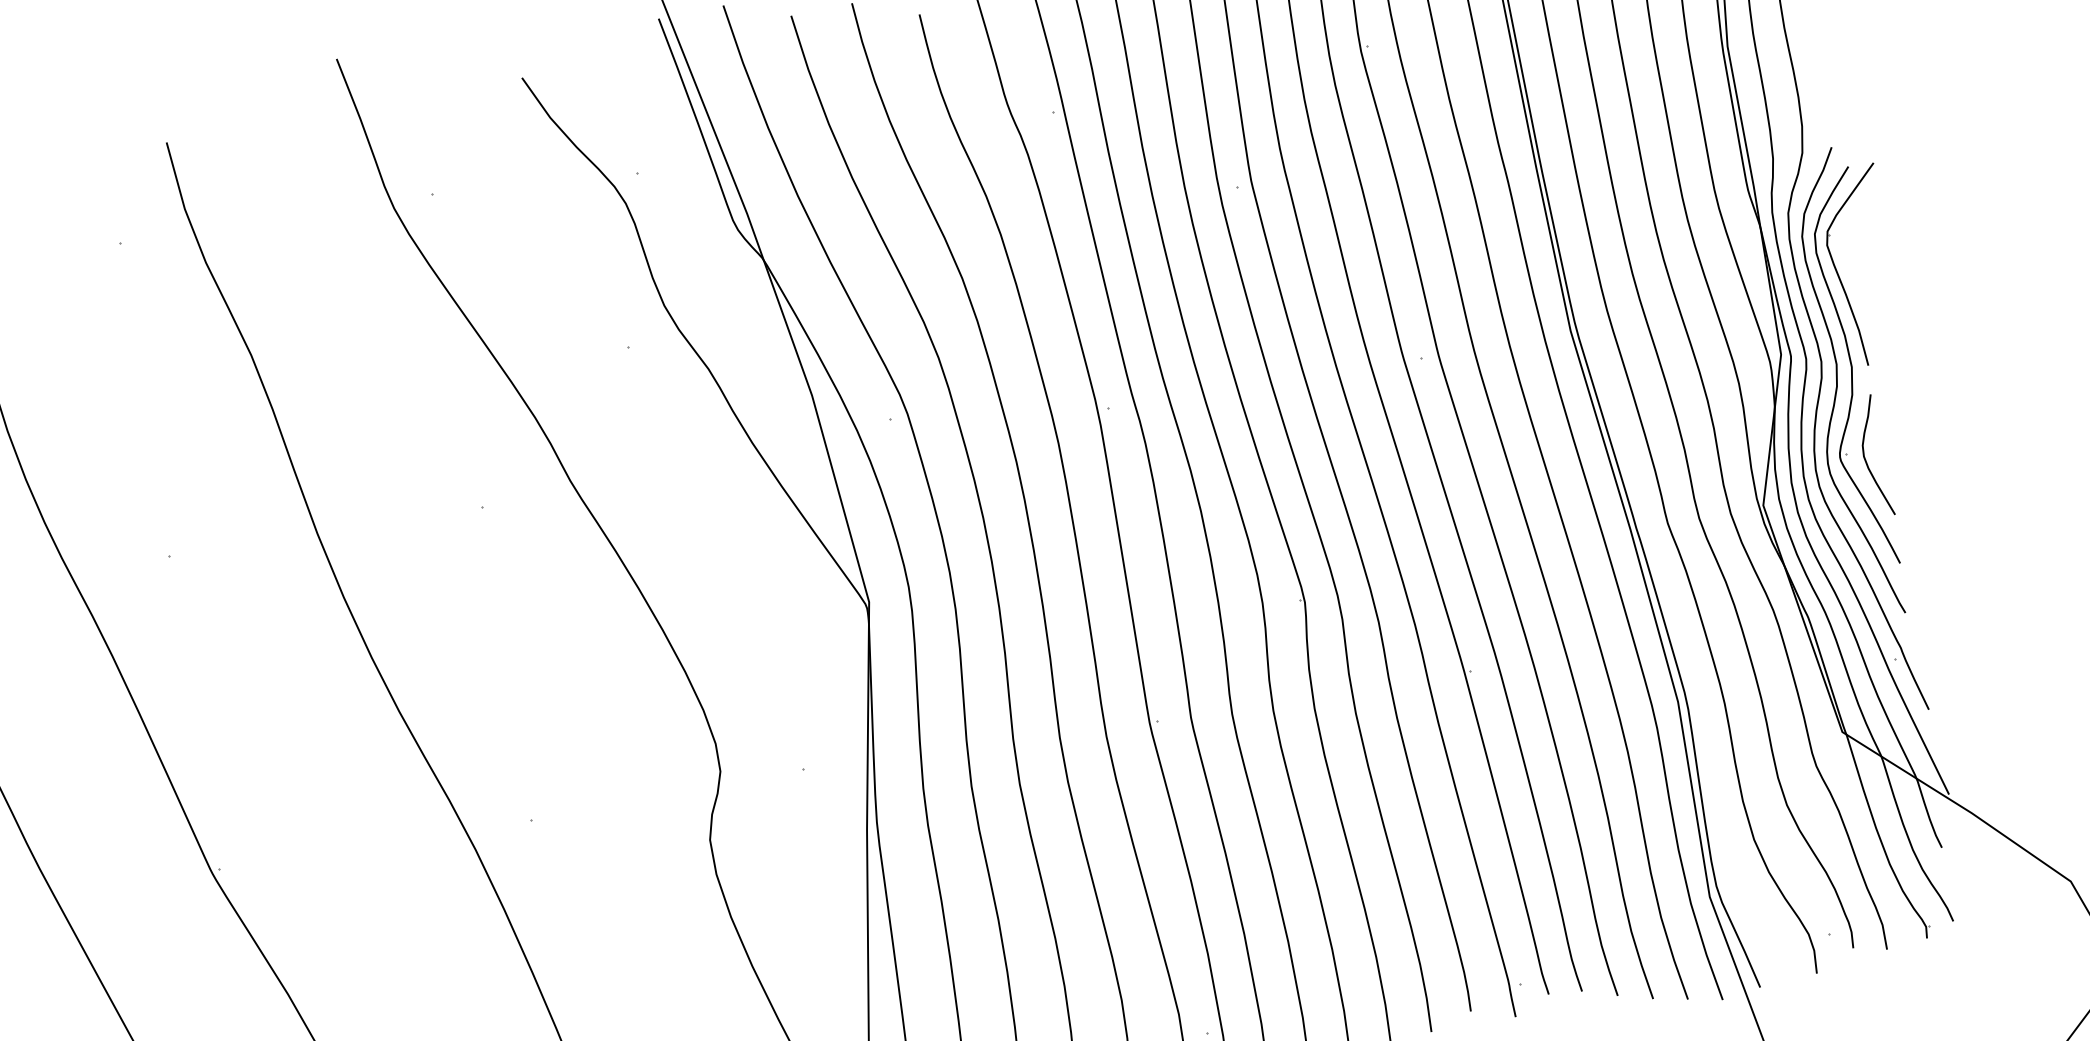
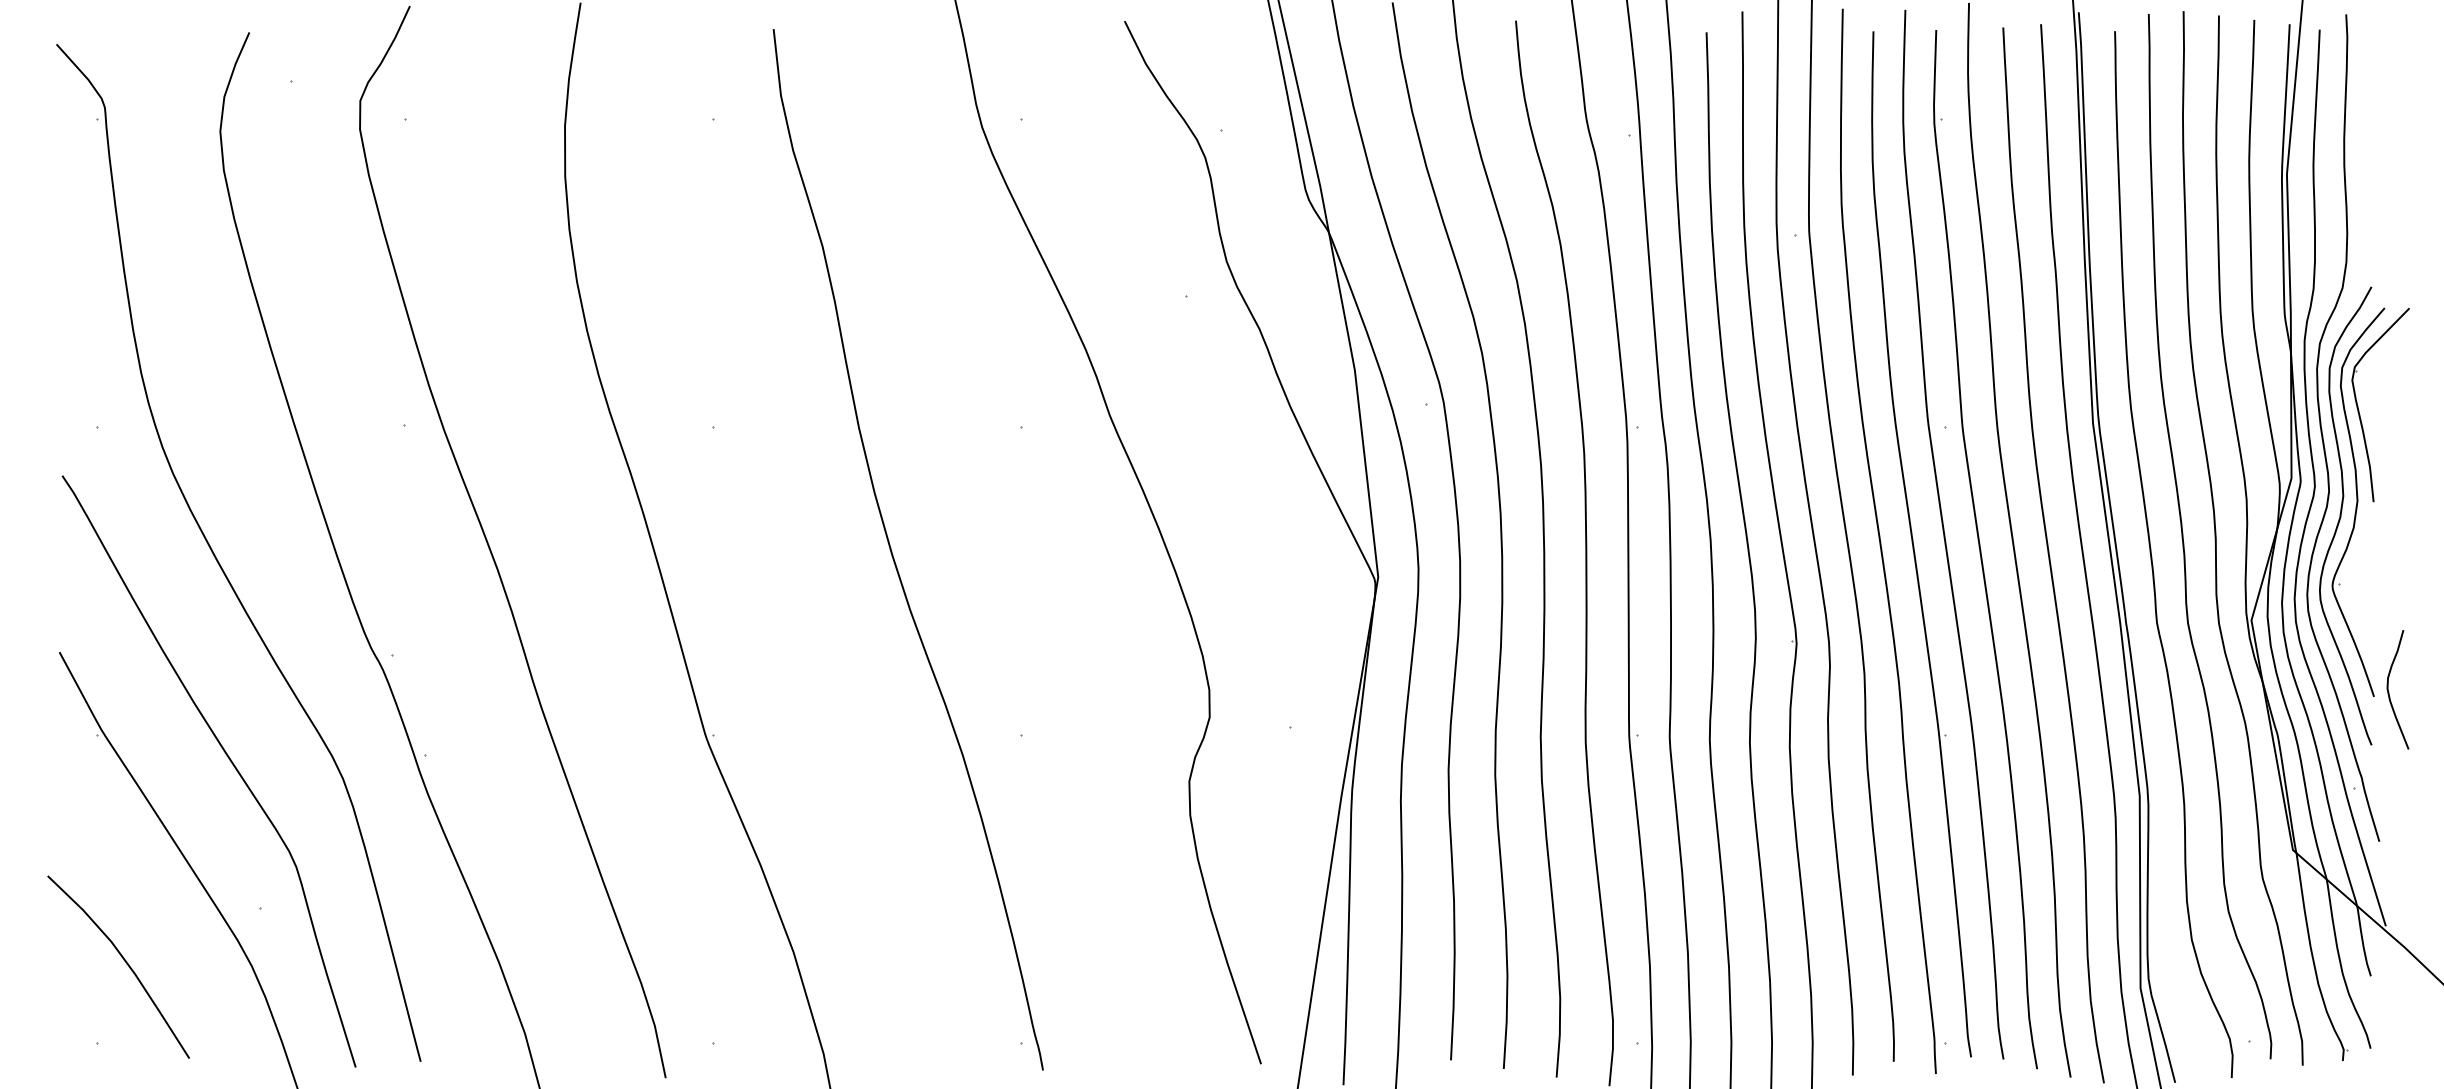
curve: (1866, 460) -> (2389, 692), moved

